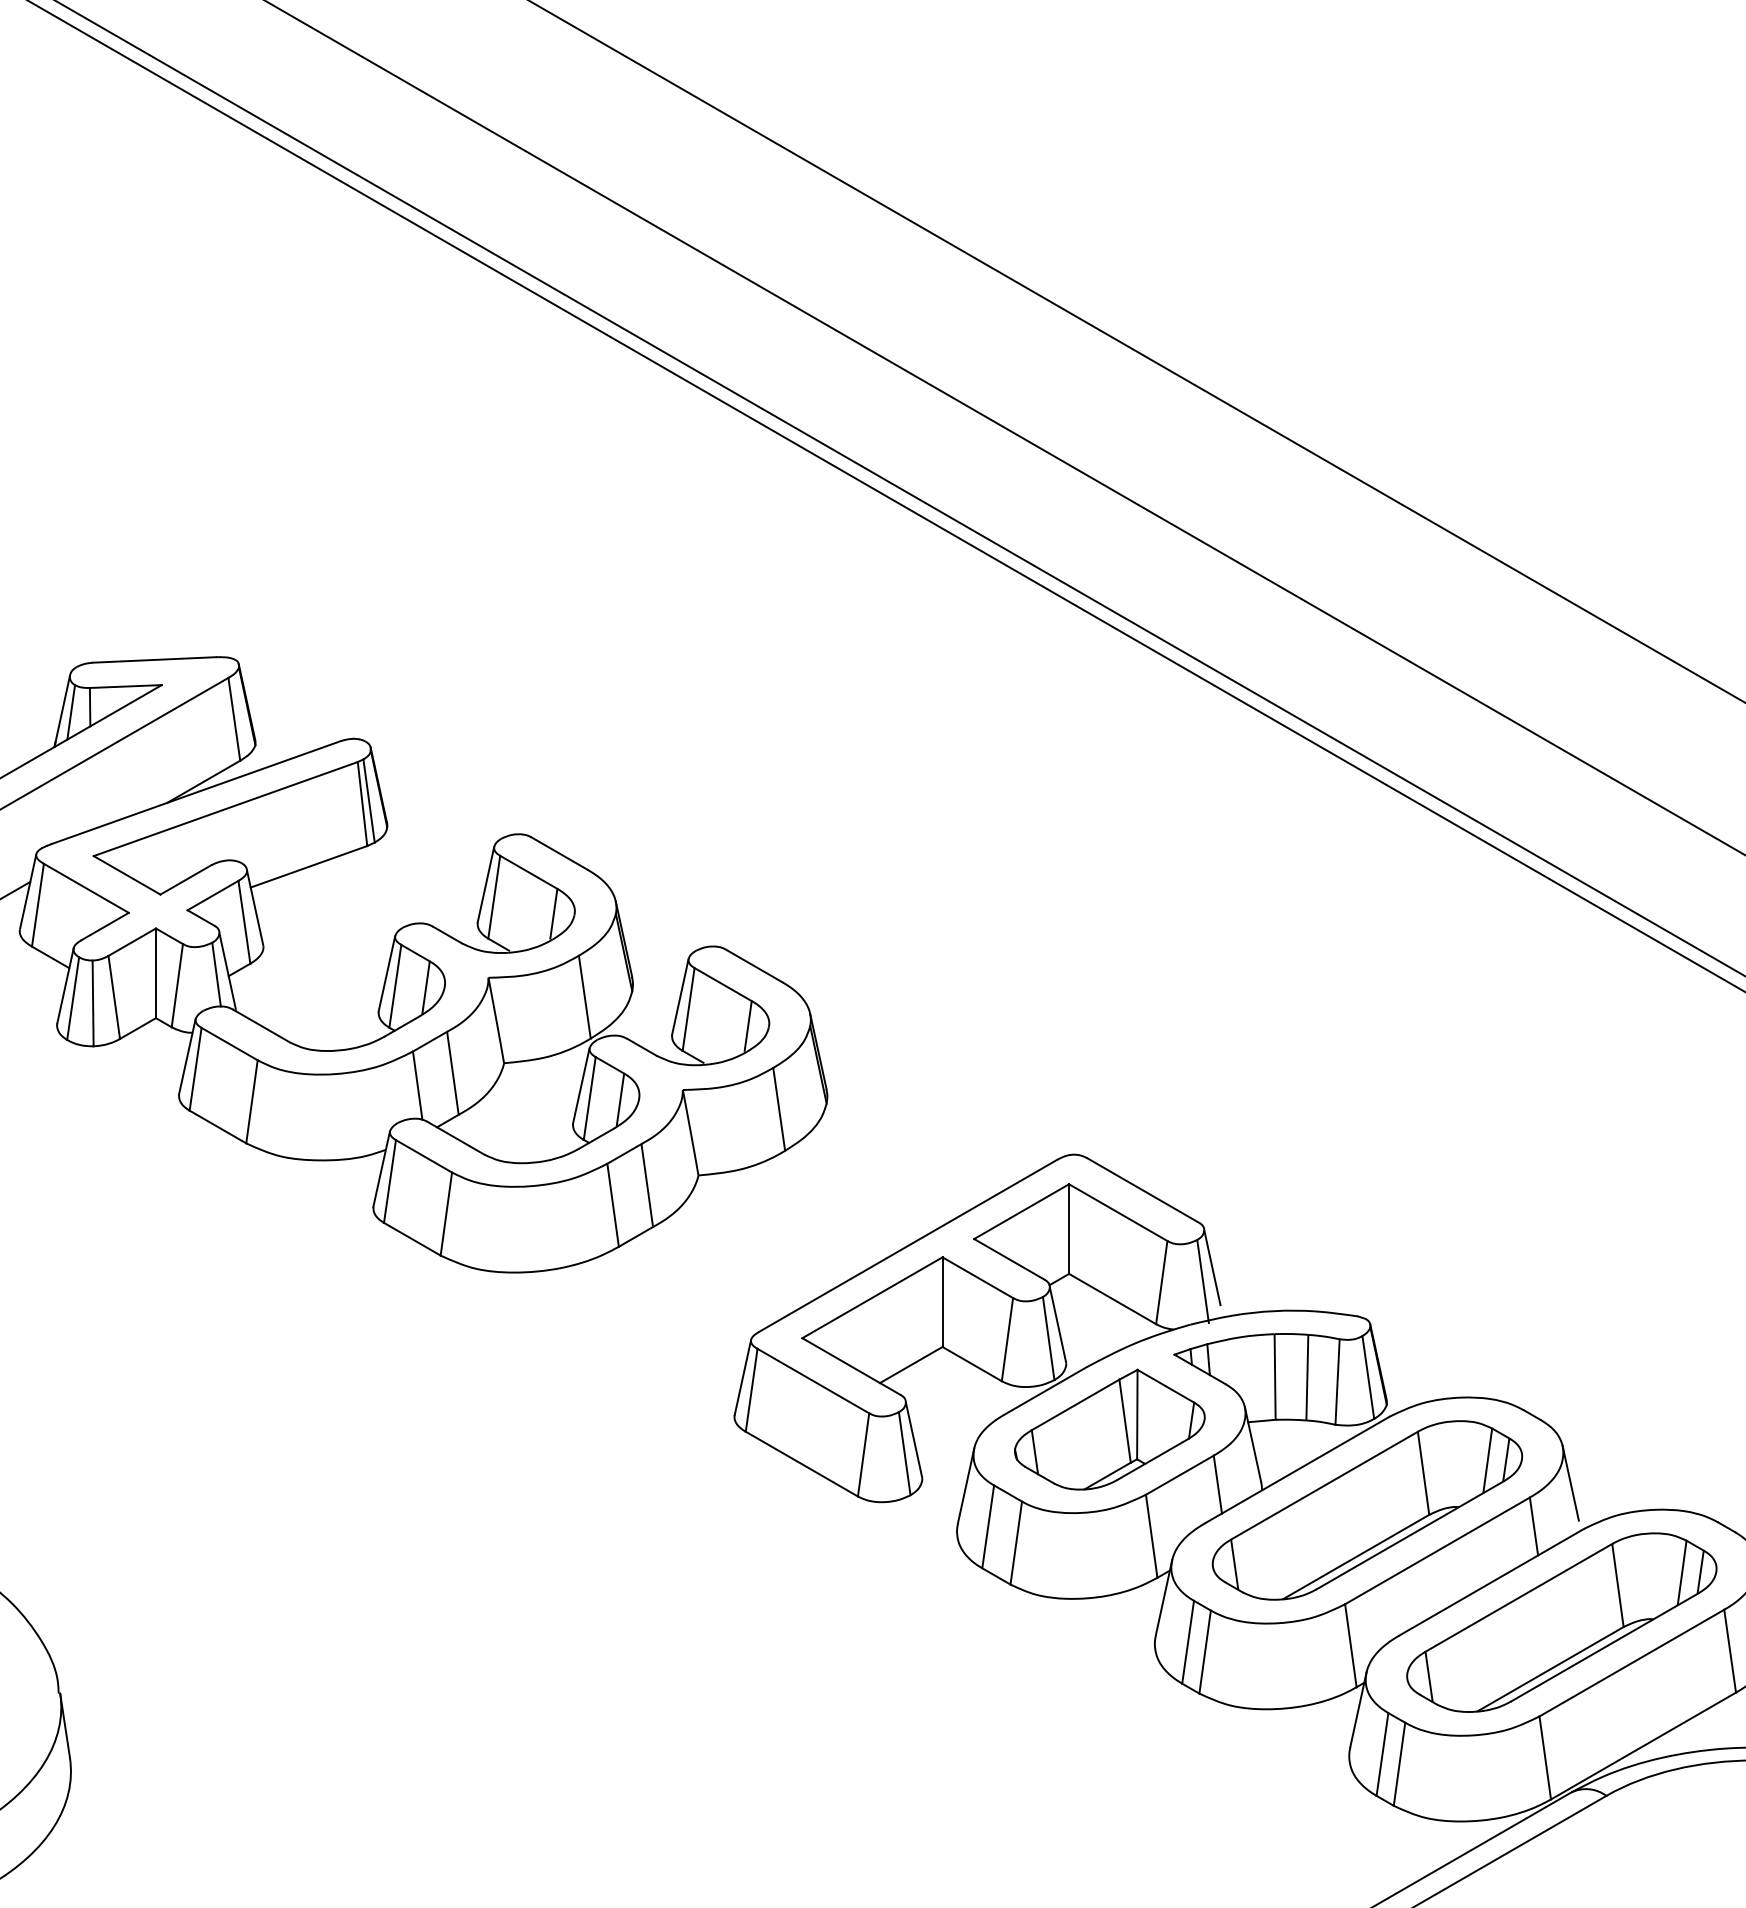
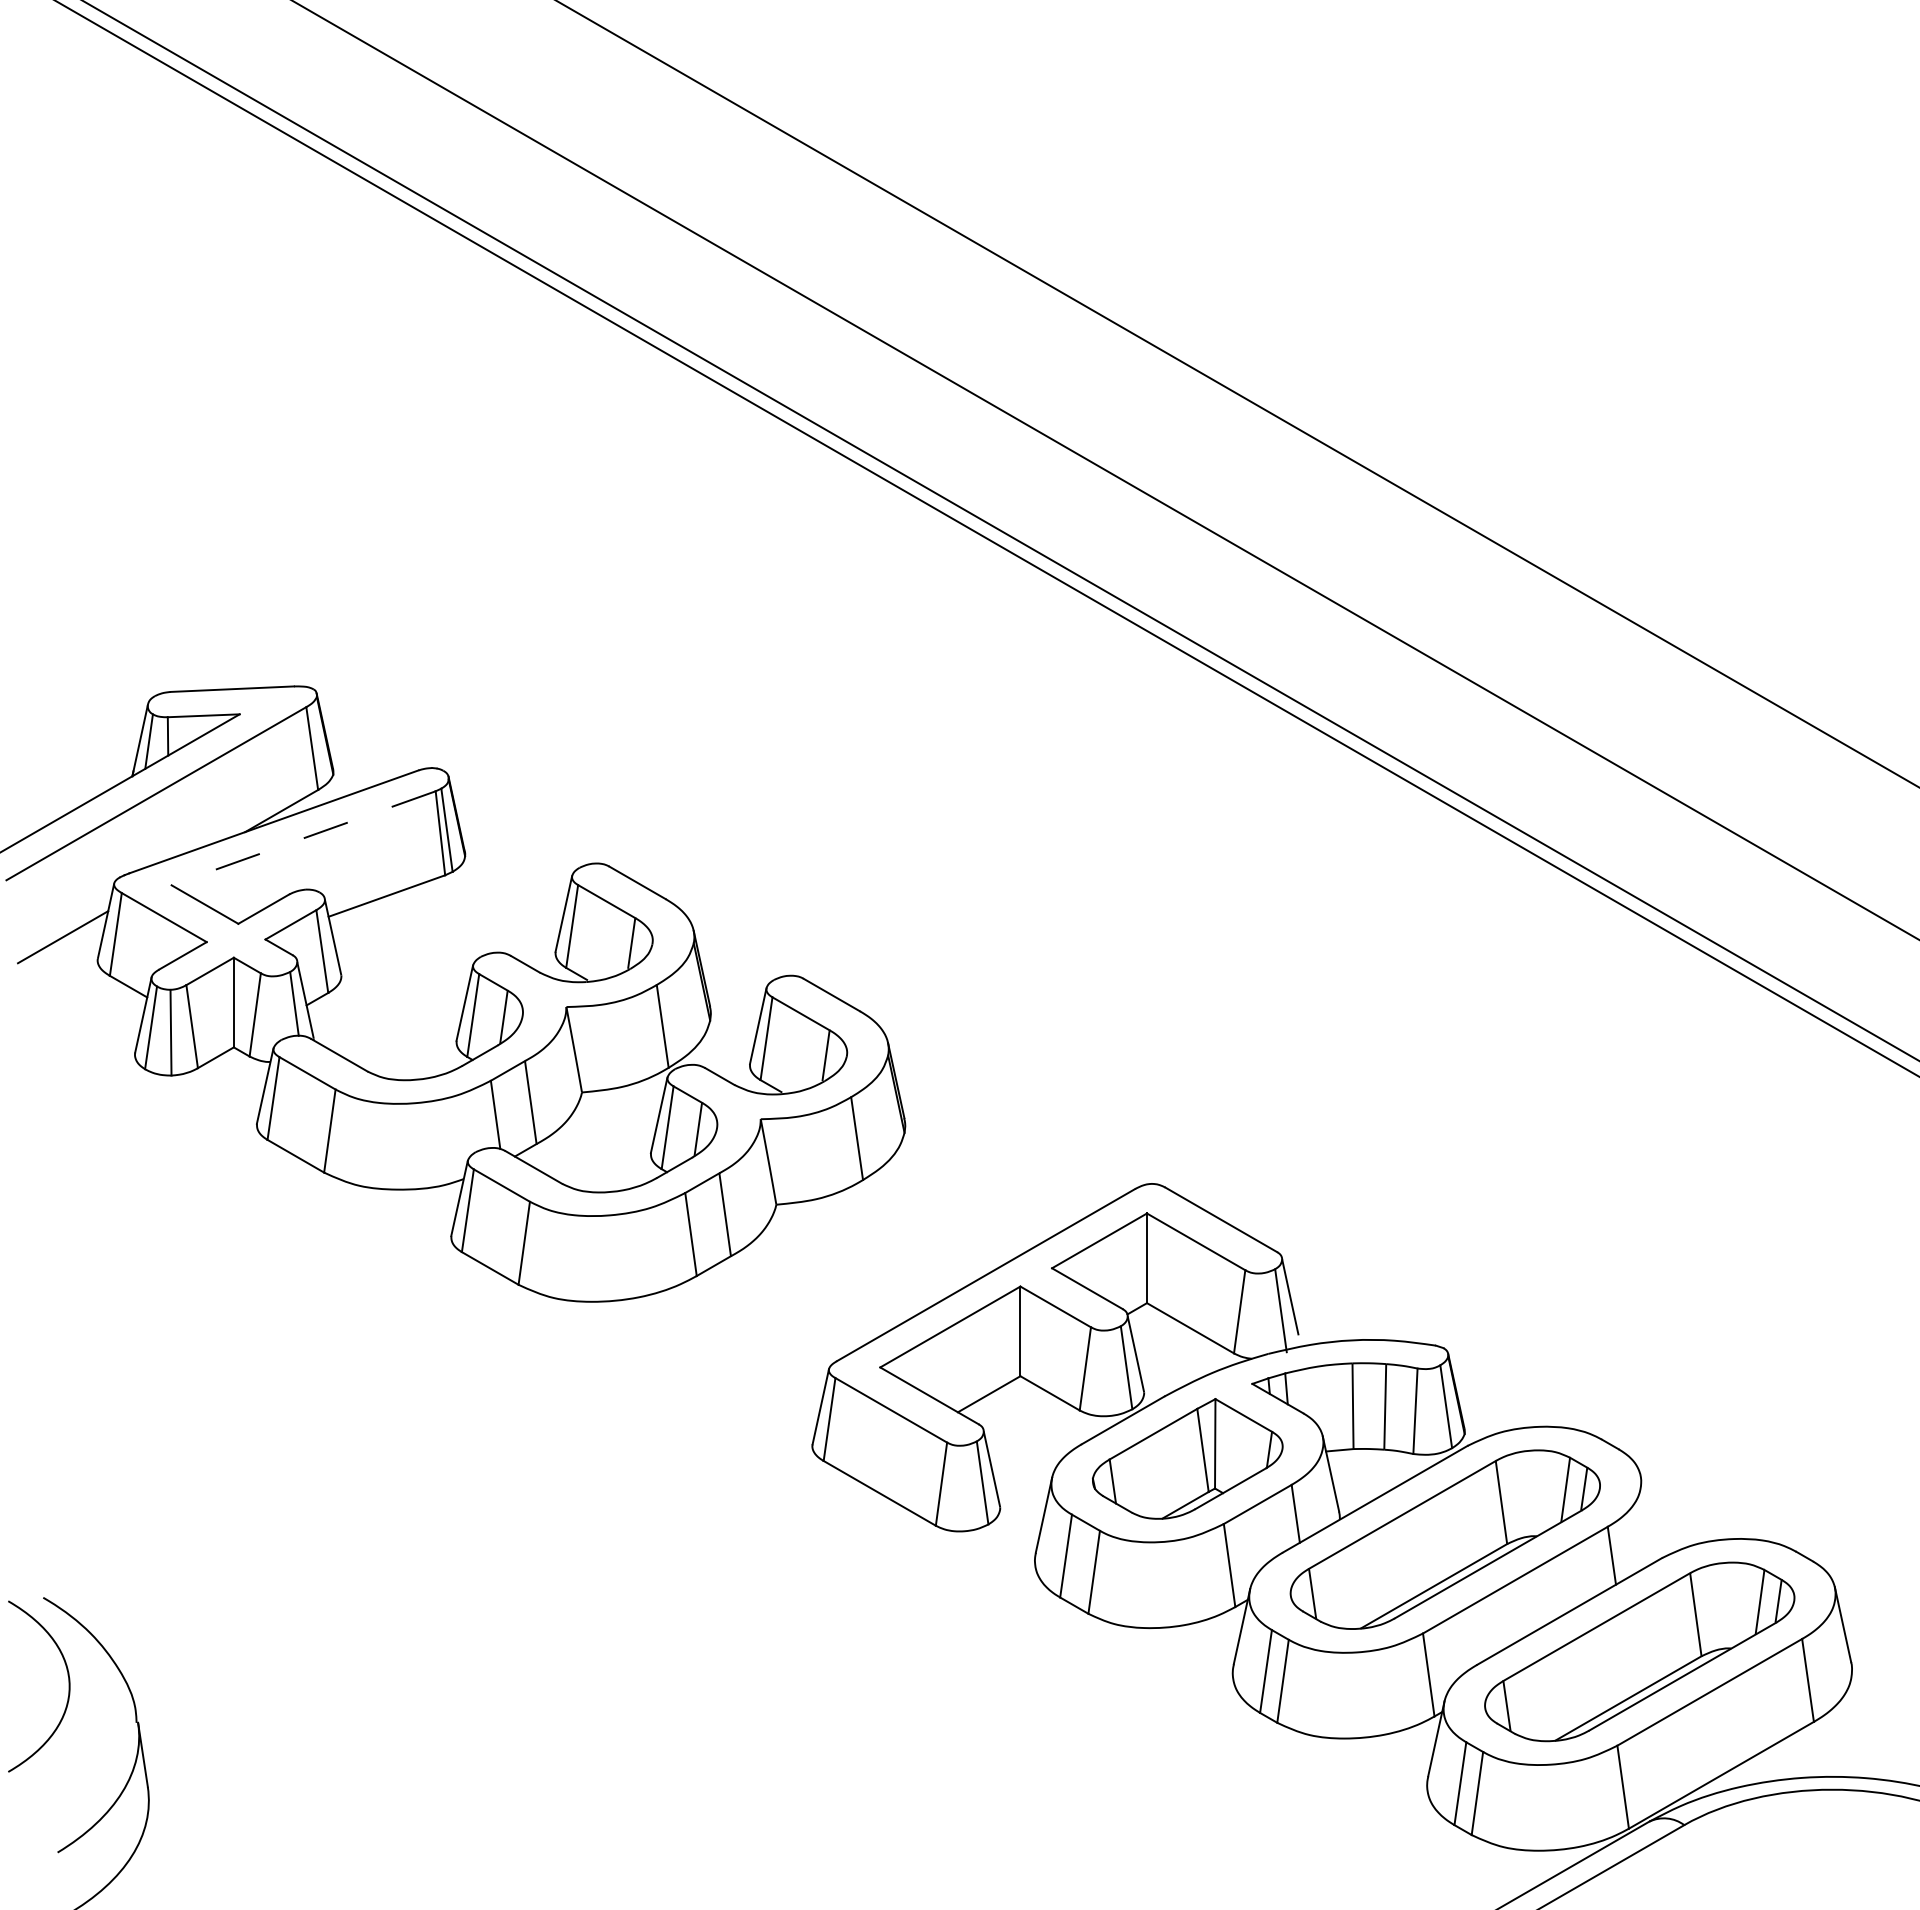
line: (225, 809) -> (303, 838), solid -> dashed
line: (1570, 1483) -> (1648, 1512), removed

